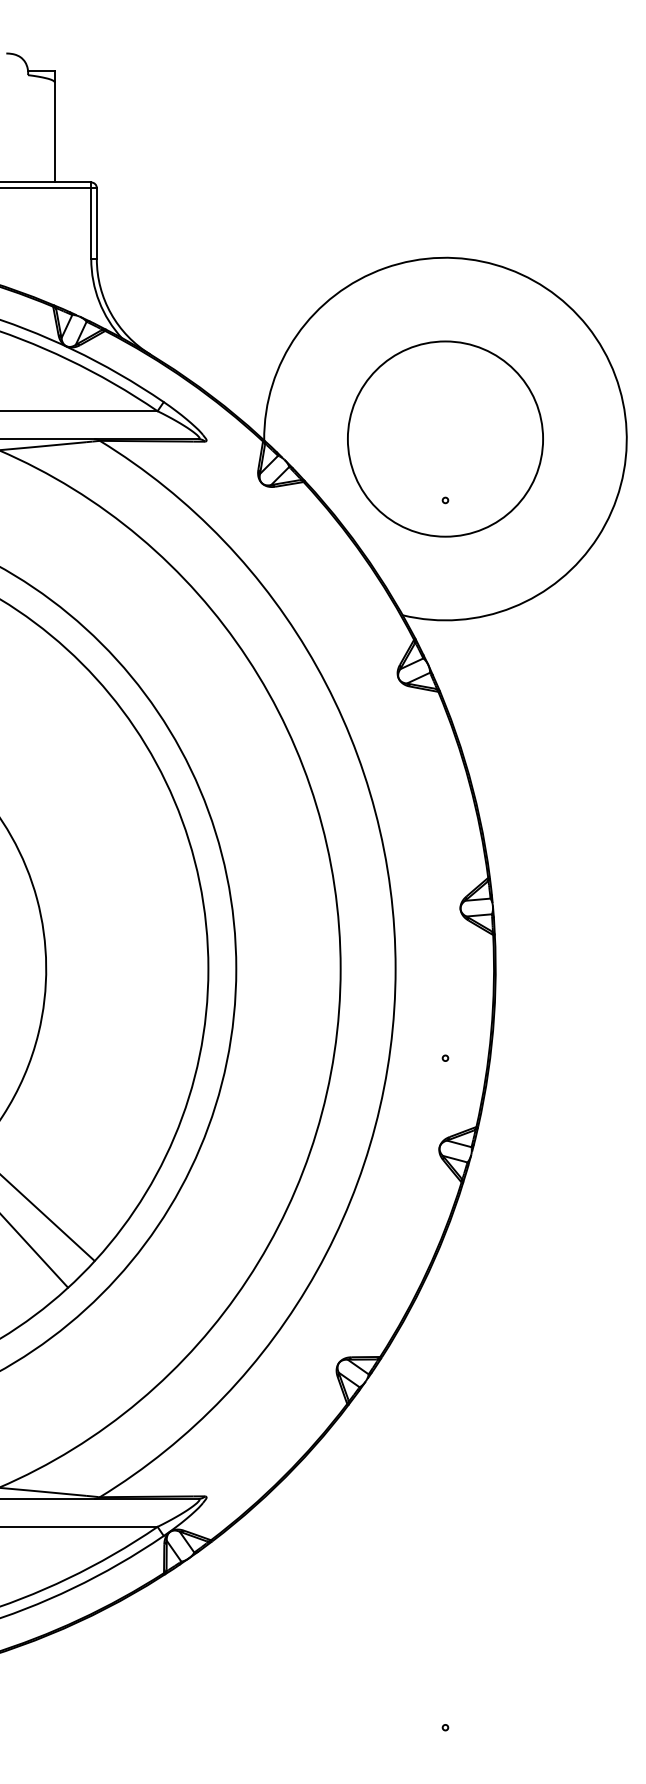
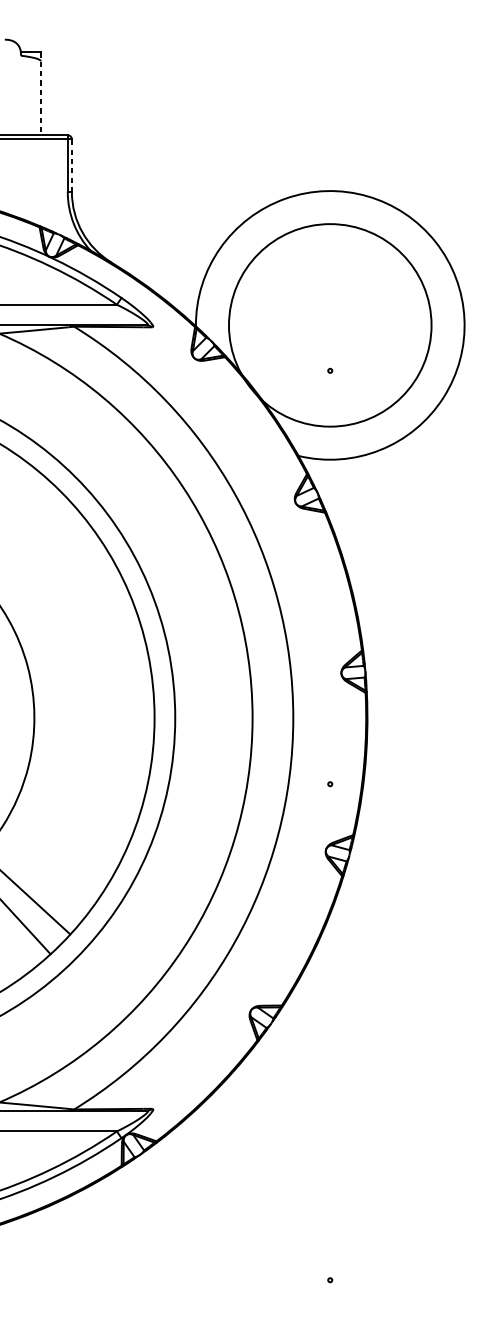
line: (55, 126) -> (41, 93), solid -> dashed
line: (96, 223) -> (71, 165), solid -> dashed
circle: (445, 438) -> (330, 324), size x1.4

